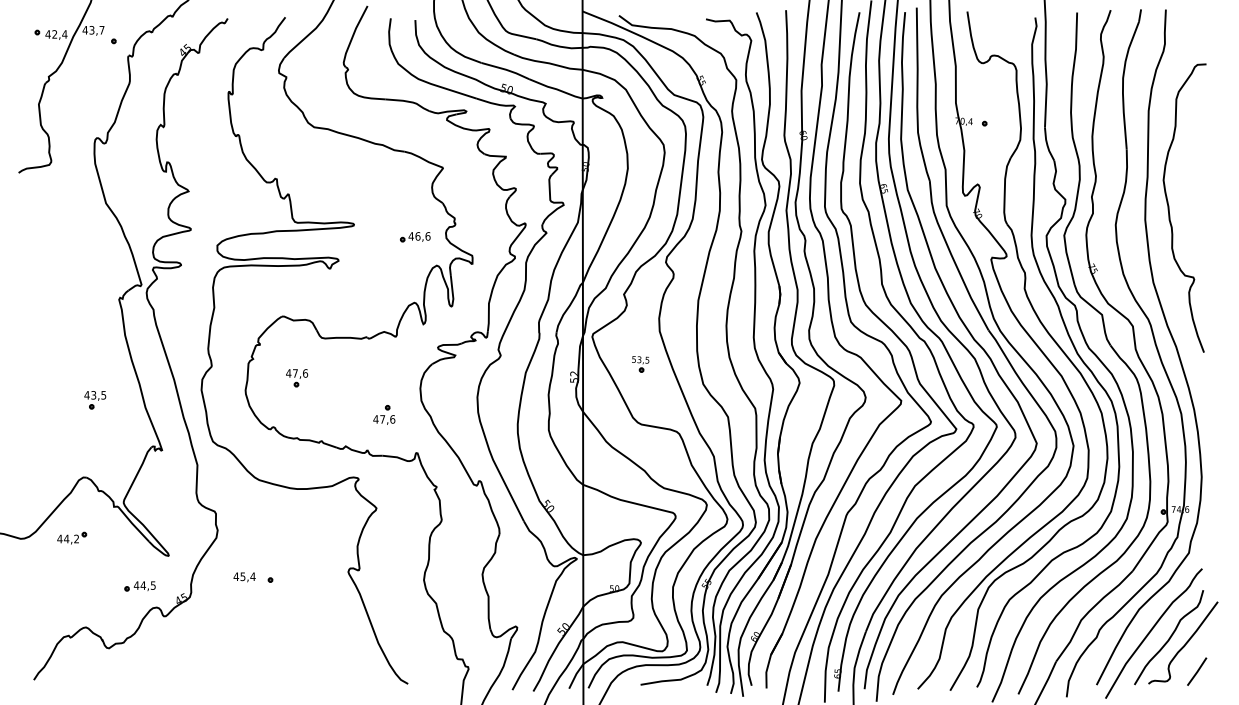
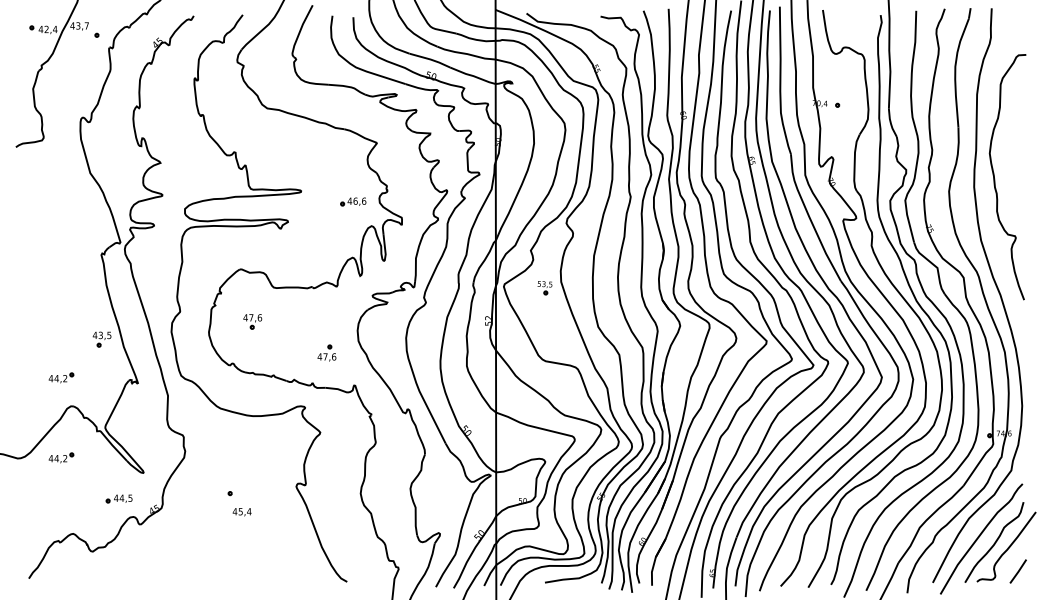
part: (640, 364) -> (544, 288), moved
part: (94, 400) -> (101, 339), moved
part: (72, 443) -> (61, 377), added
text: (243, 577) -> (241, 512), moved

